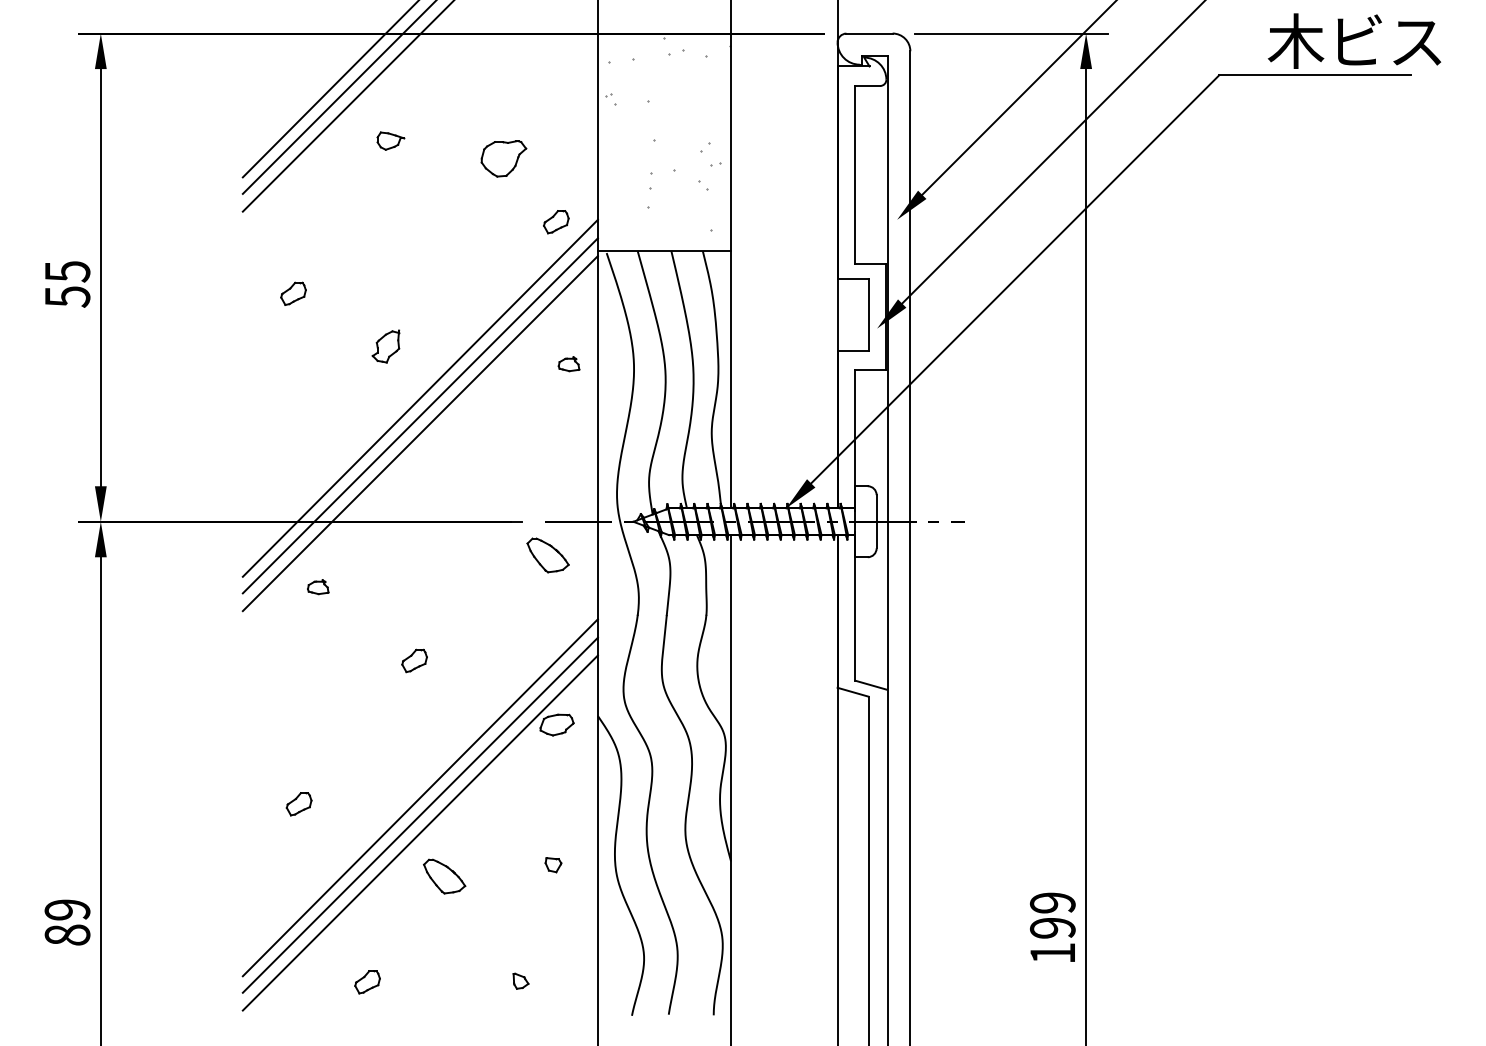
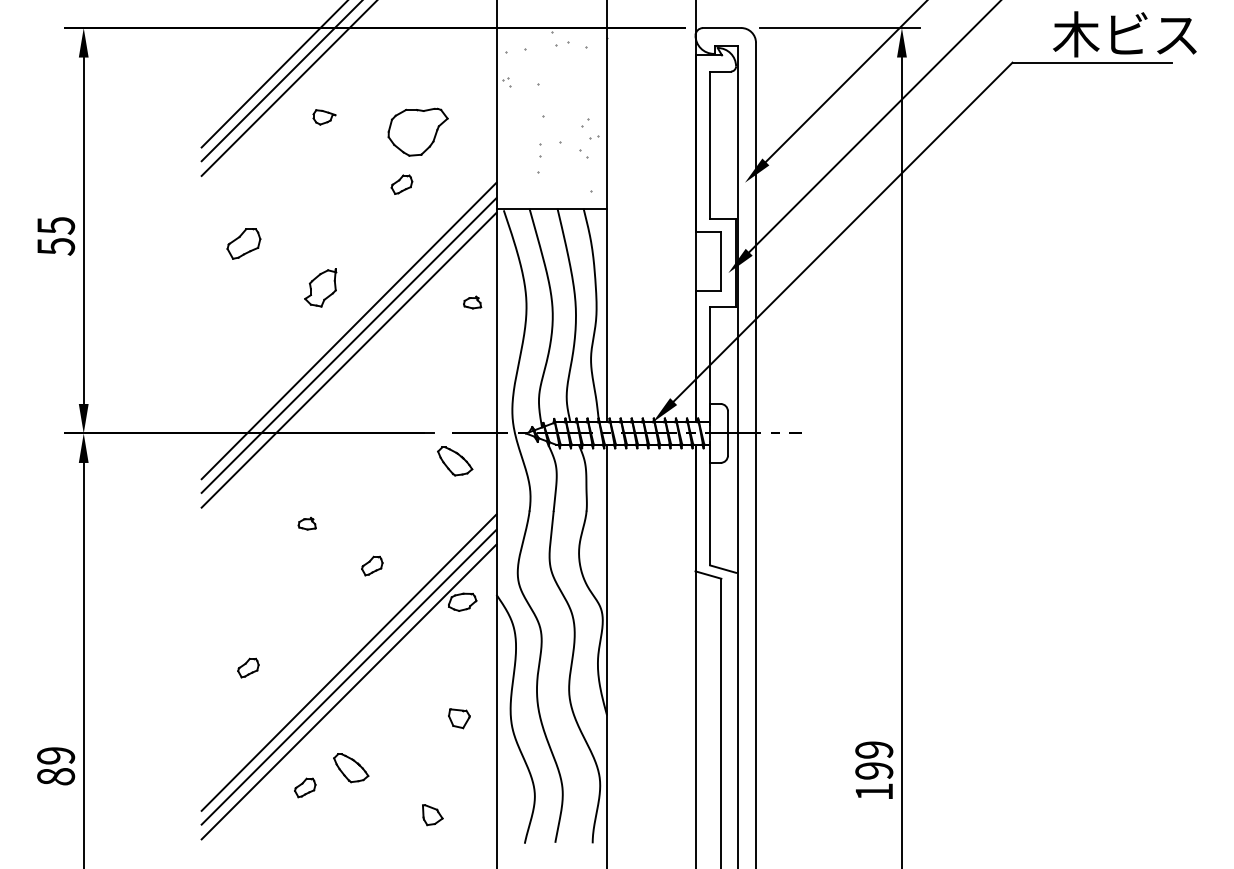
part: (503, 158) -> (418, 131), size x1.6
part: (555, 221) -> (401, 184), moved
part: (293, 294) -> (243, 244), size x1.6
part: (385, 345) -> (320, 287), size x1.4
part: (317, 586) -> (306, 523), moved
part: (414, 660) -> (372, 565), moved
part: (553, 864) -> (459, 718), size x1.6
part: (444, 877) -> (351, 768), moved
part: (520, 980) -> (432, 814), size x1.6
part: (367, 981) -> (305, 787), moved

